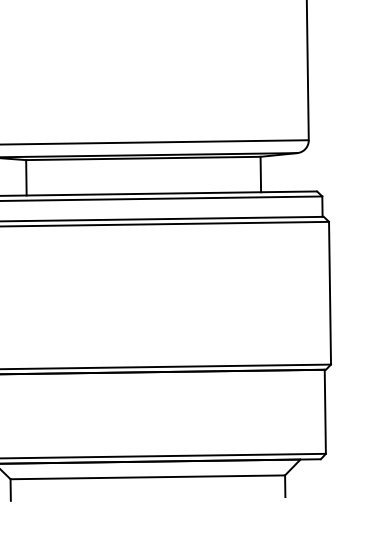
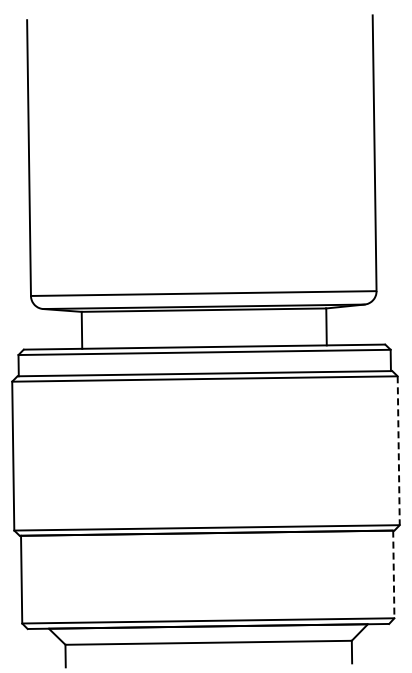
line: (329, 293) -> (398, 451), solid -> dashed
line: (325, 411) -> (393, 574), solid -> dashed

